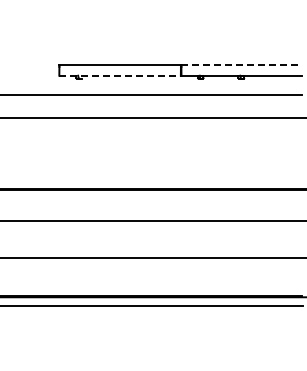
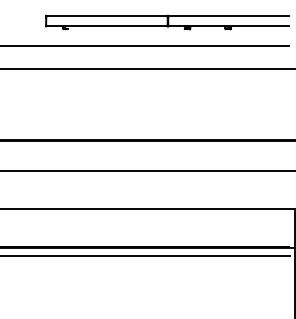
line: (241, 65) -> (228, 16), dashed -> solid
line: (120, 75) -> (107, 26), dashed -> solid

